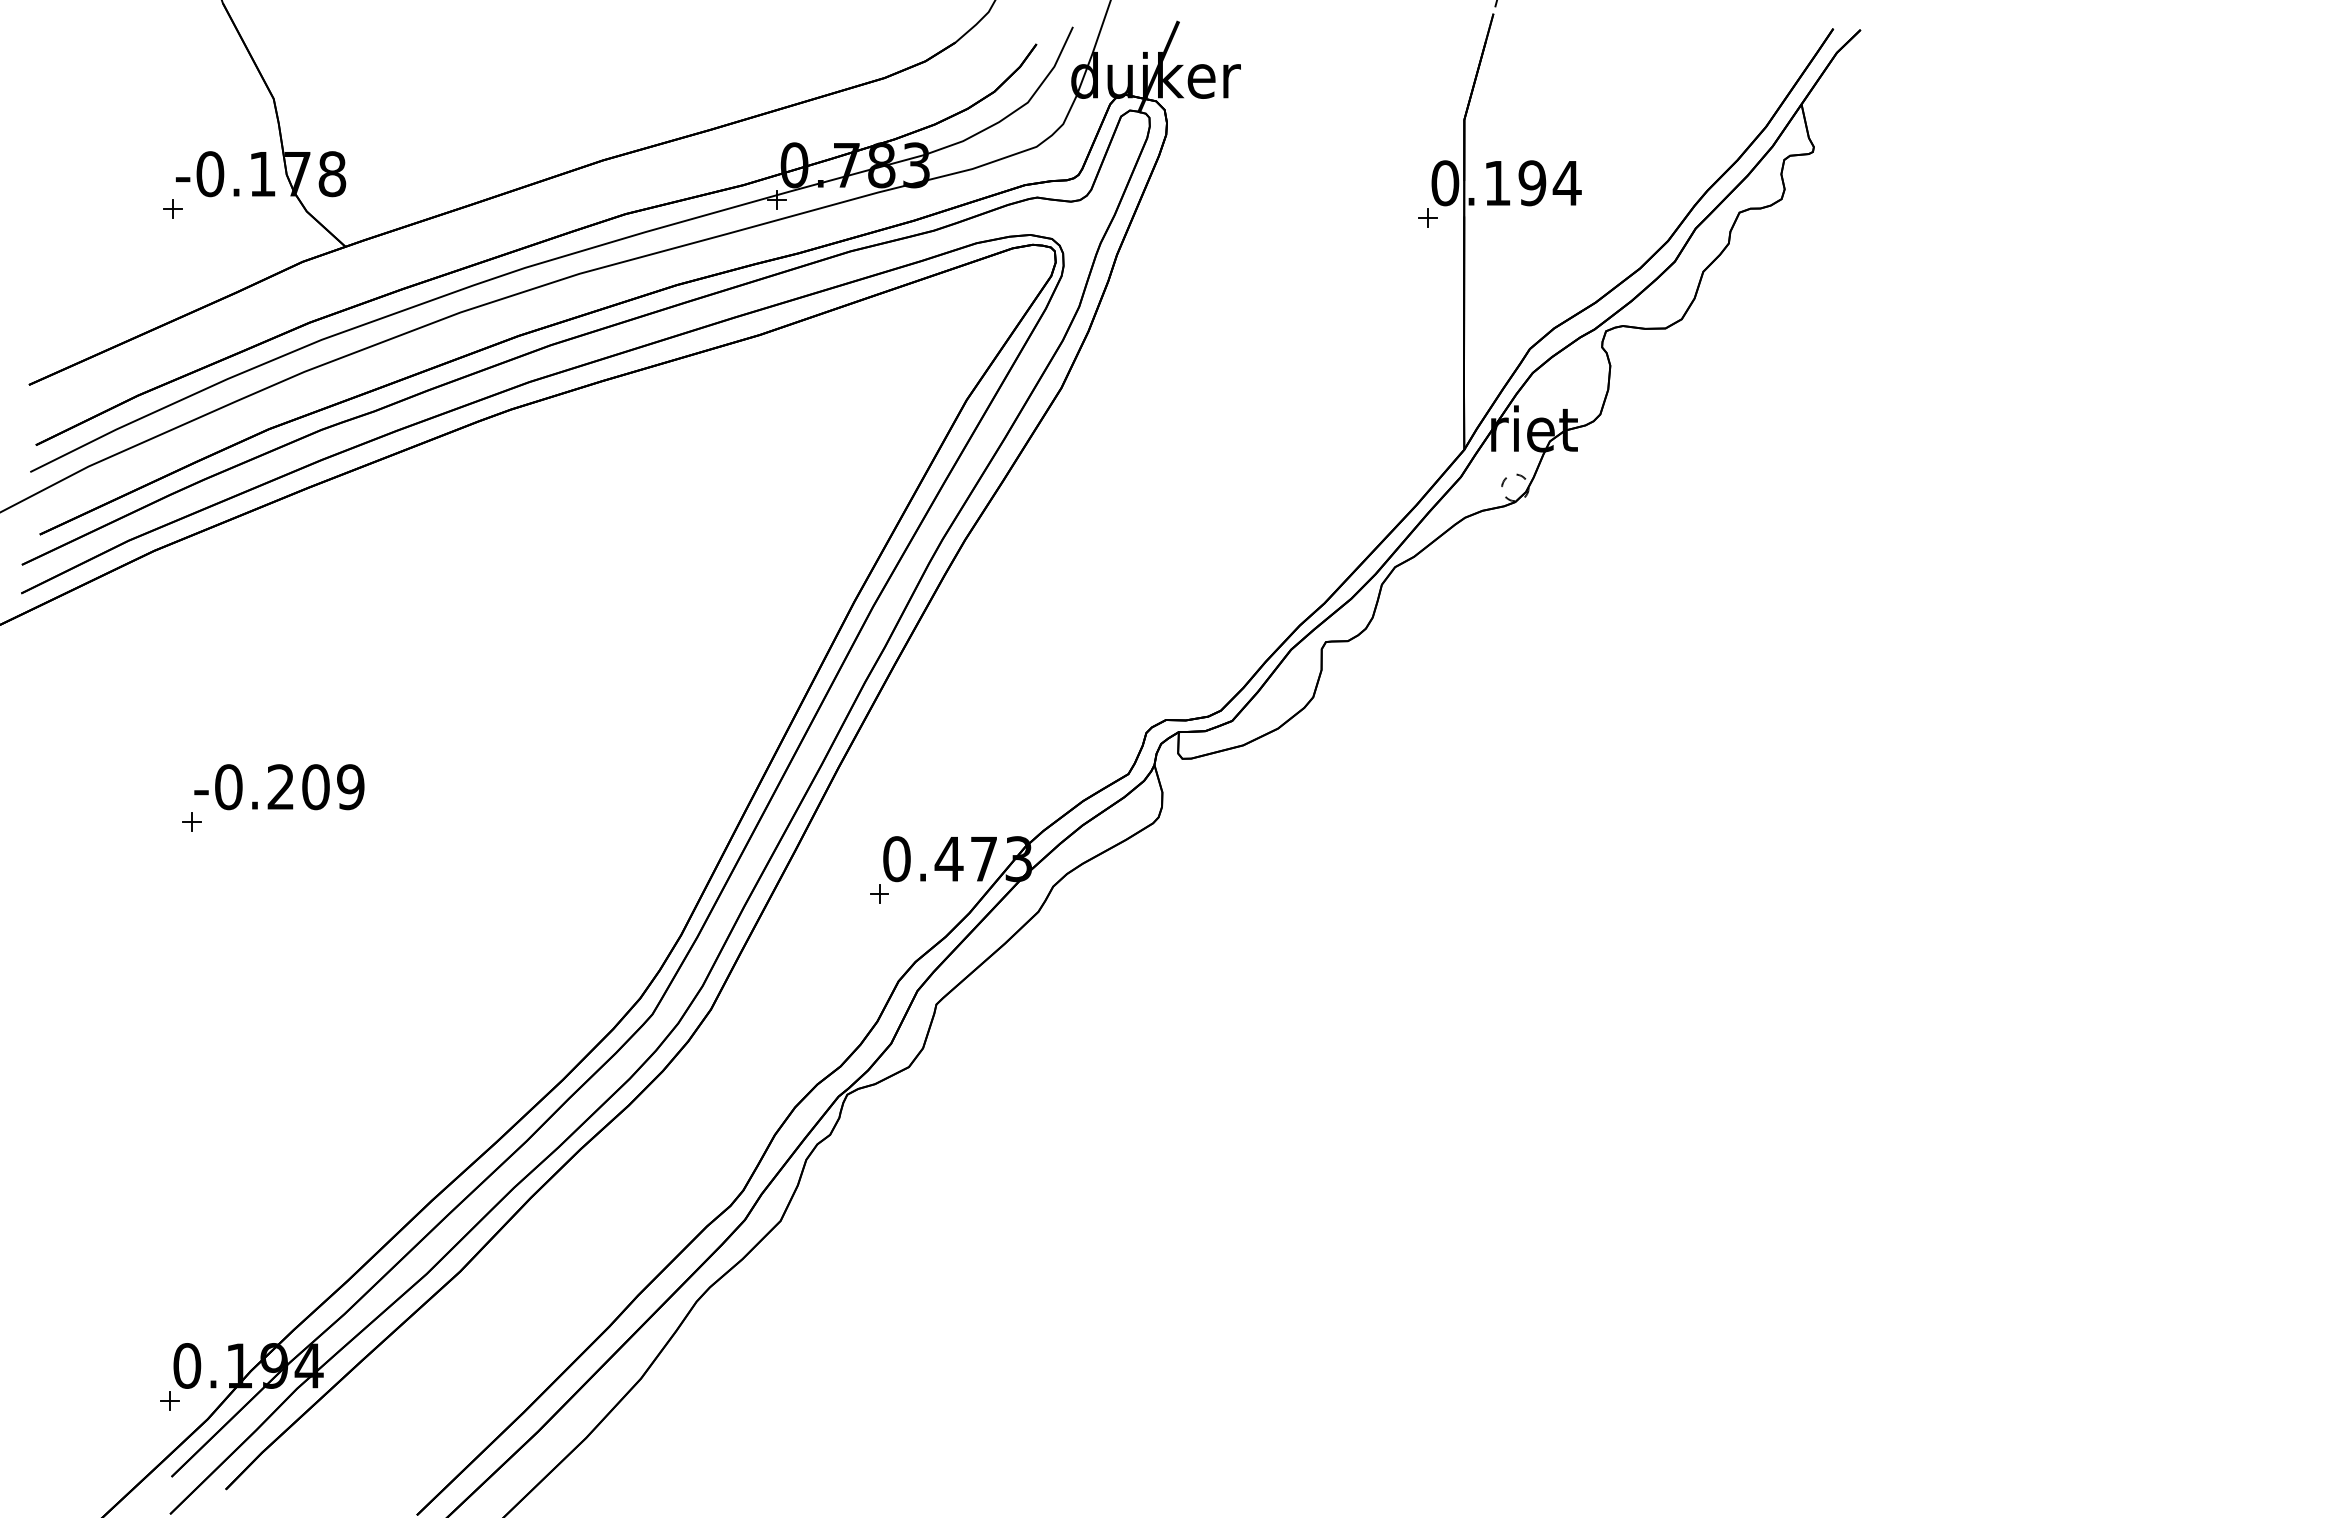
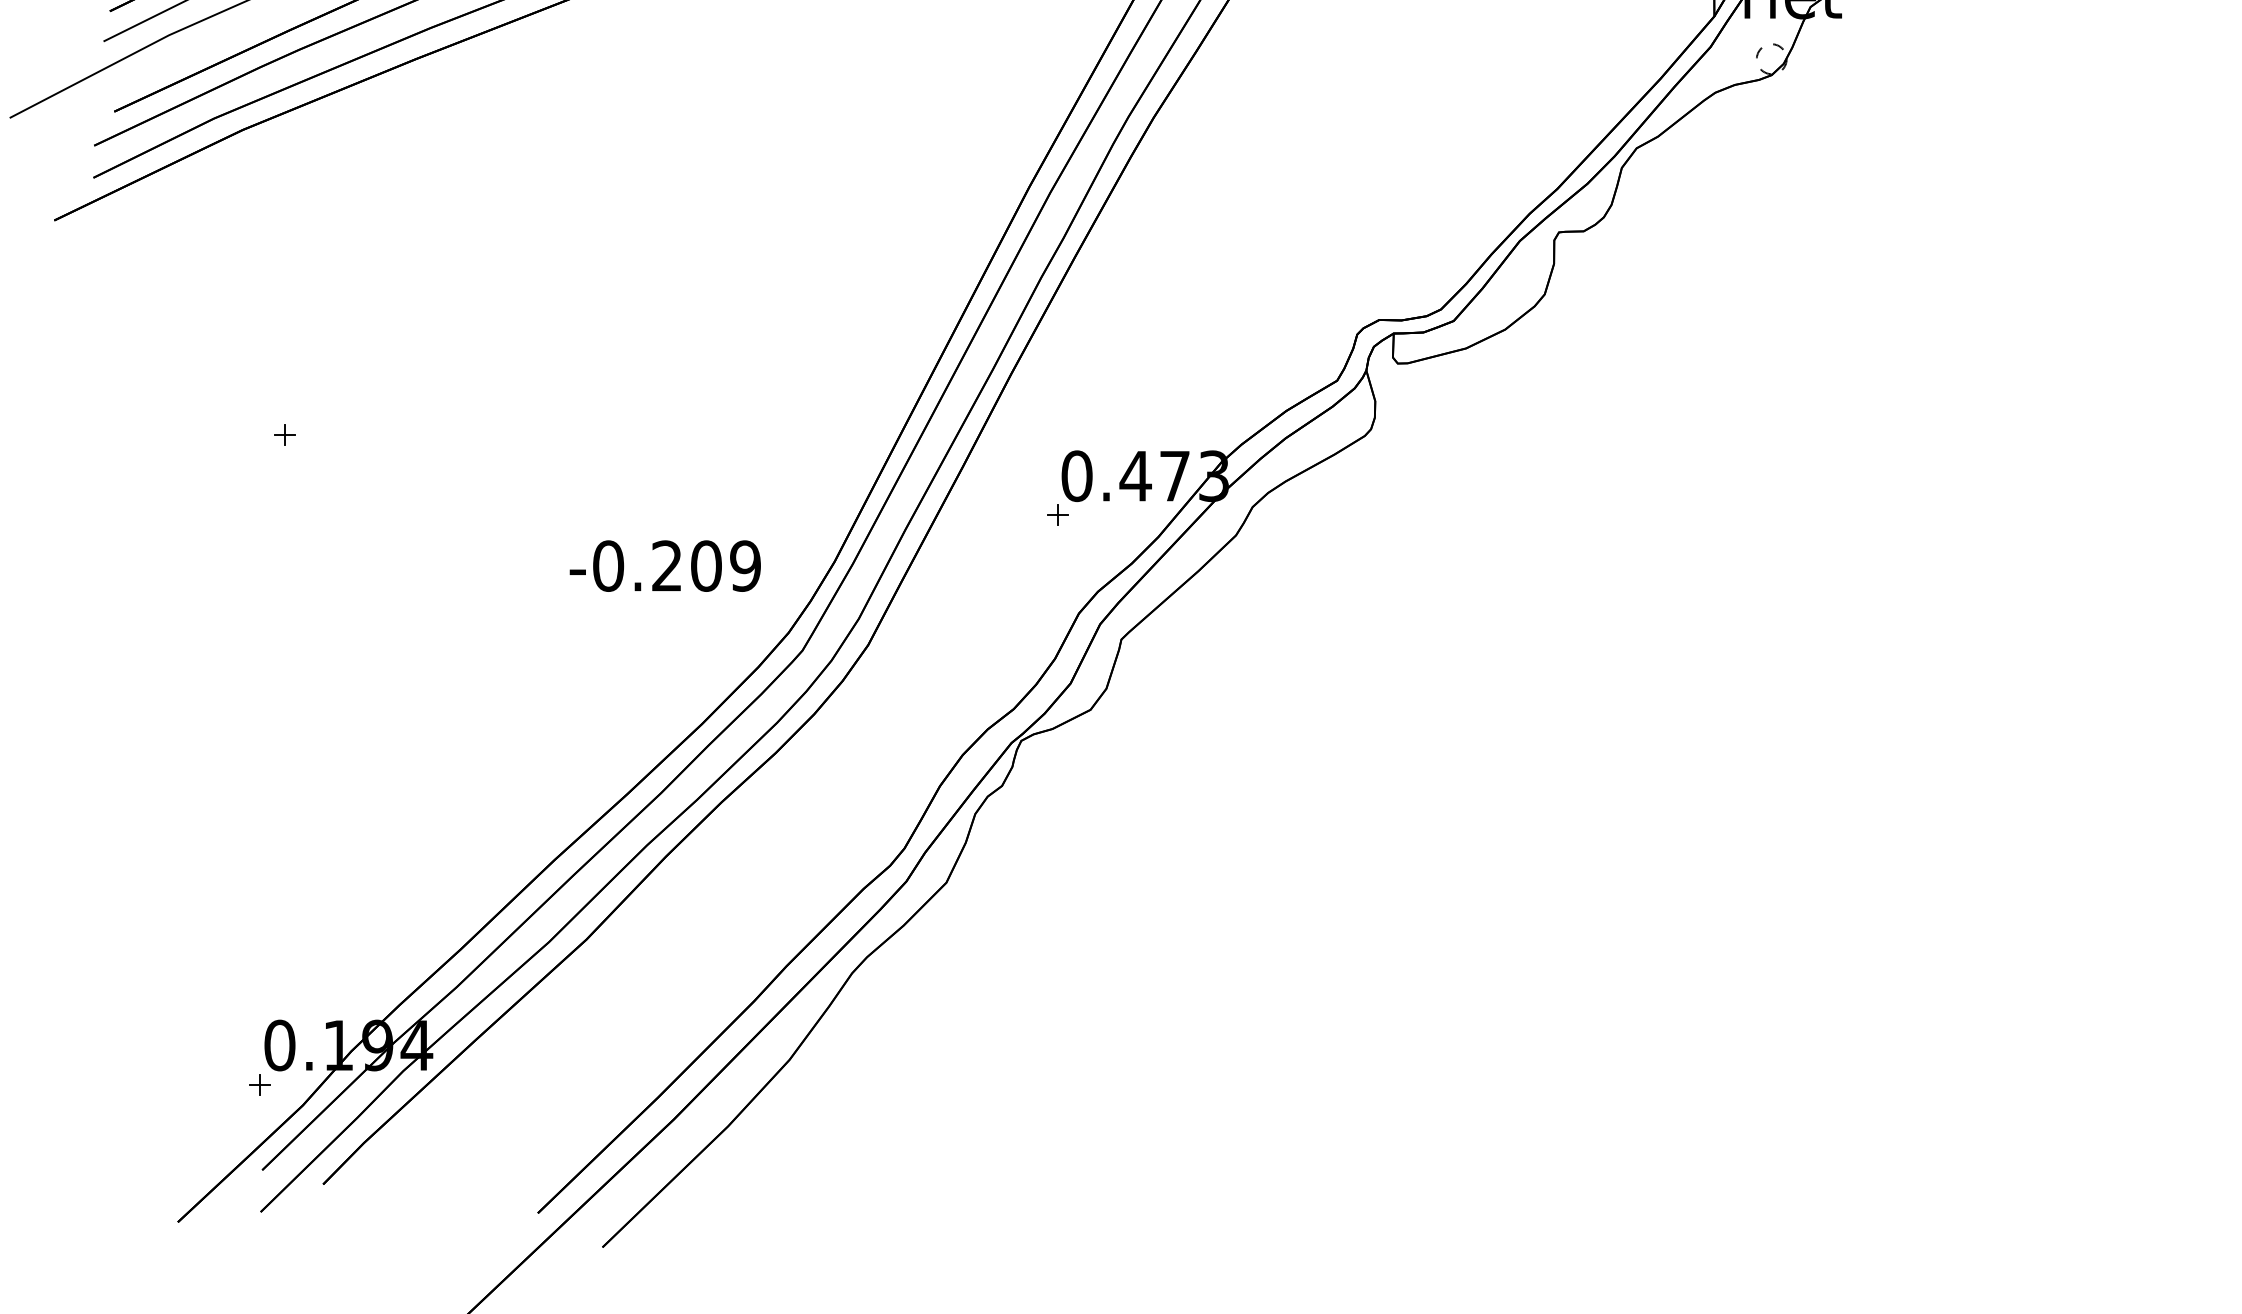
text: (279, 787) -> (665, 566), moved

